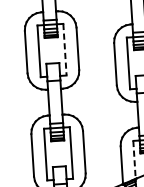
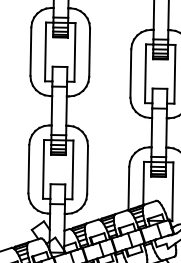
line: (64, 49) -> (74, 52), dashed -> solid
line: (134, 159) -> (143, 183), dashed -> solid

